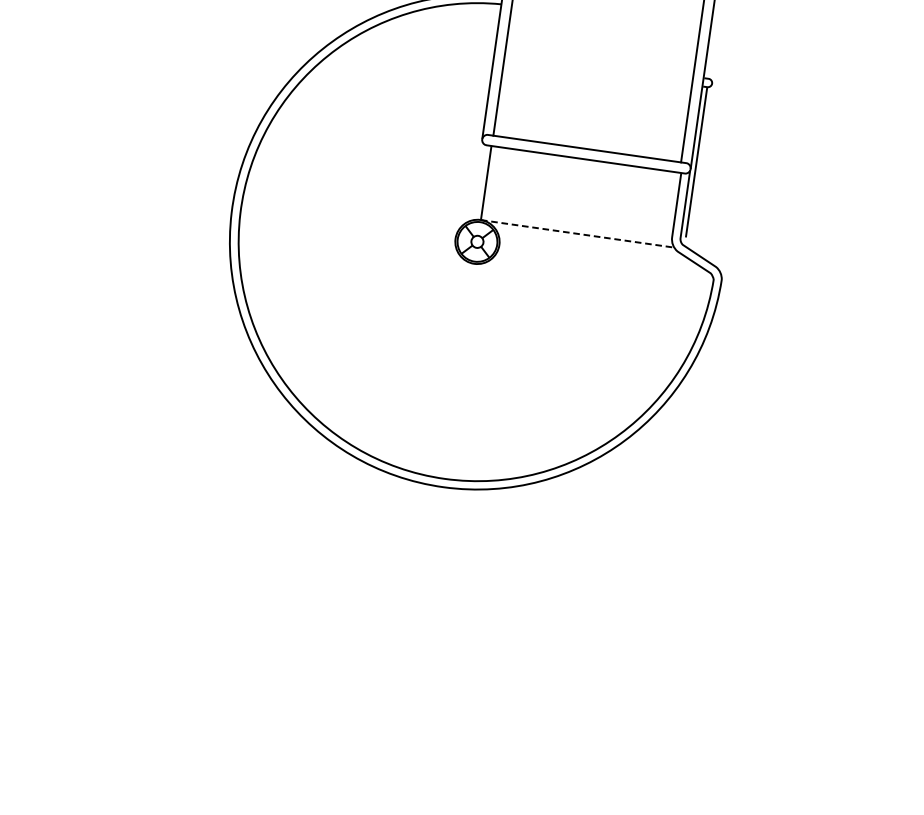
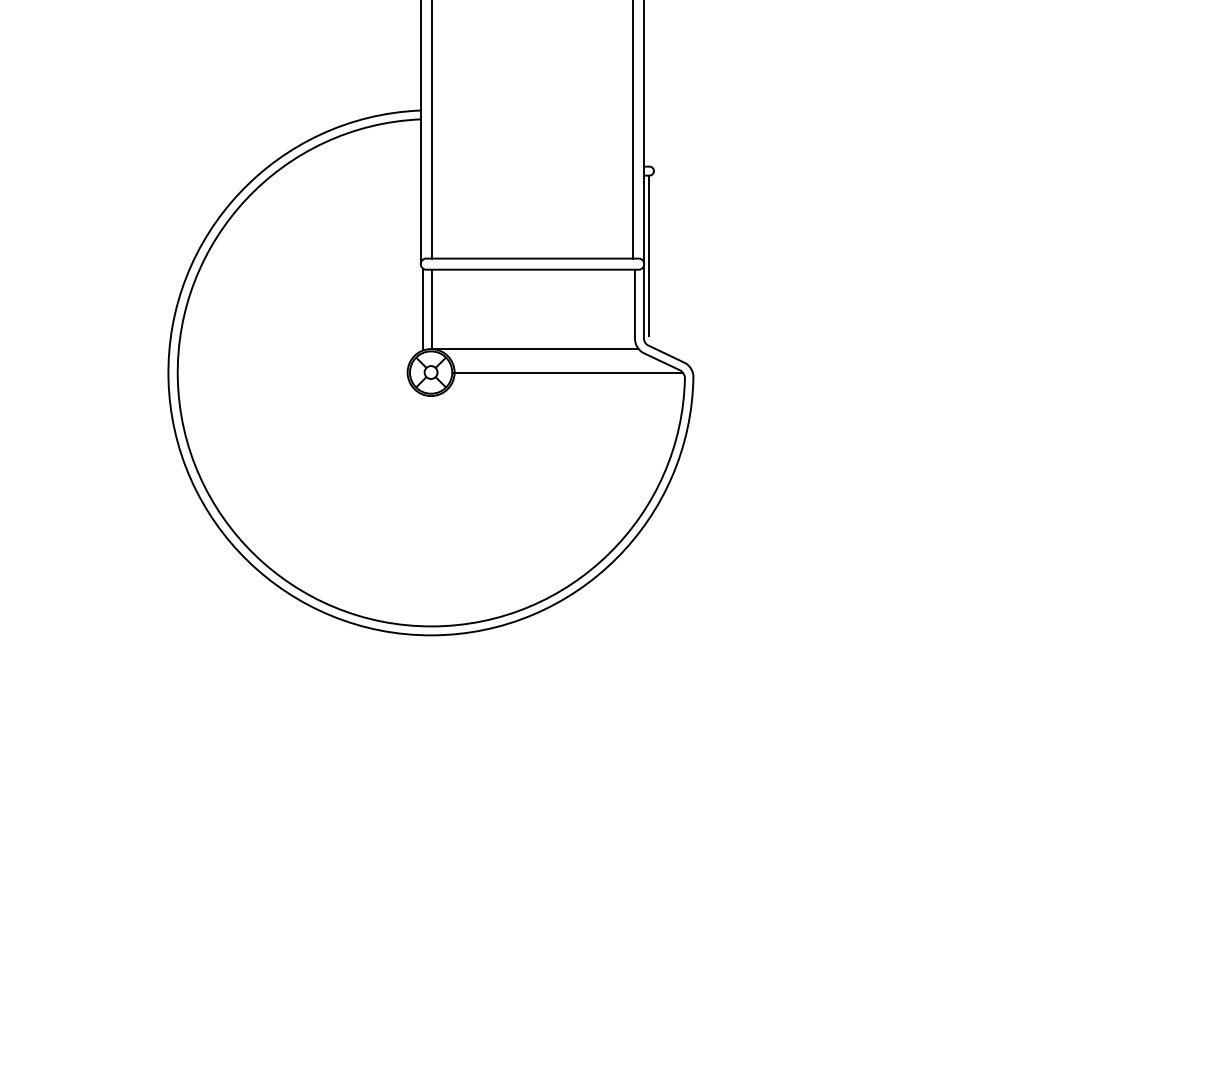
line: (478, 182) -> (423, 309), added
line: (577, 234) -> (535, 349), dashed -> solid
line: (604, 259) -> (567, 372), added

